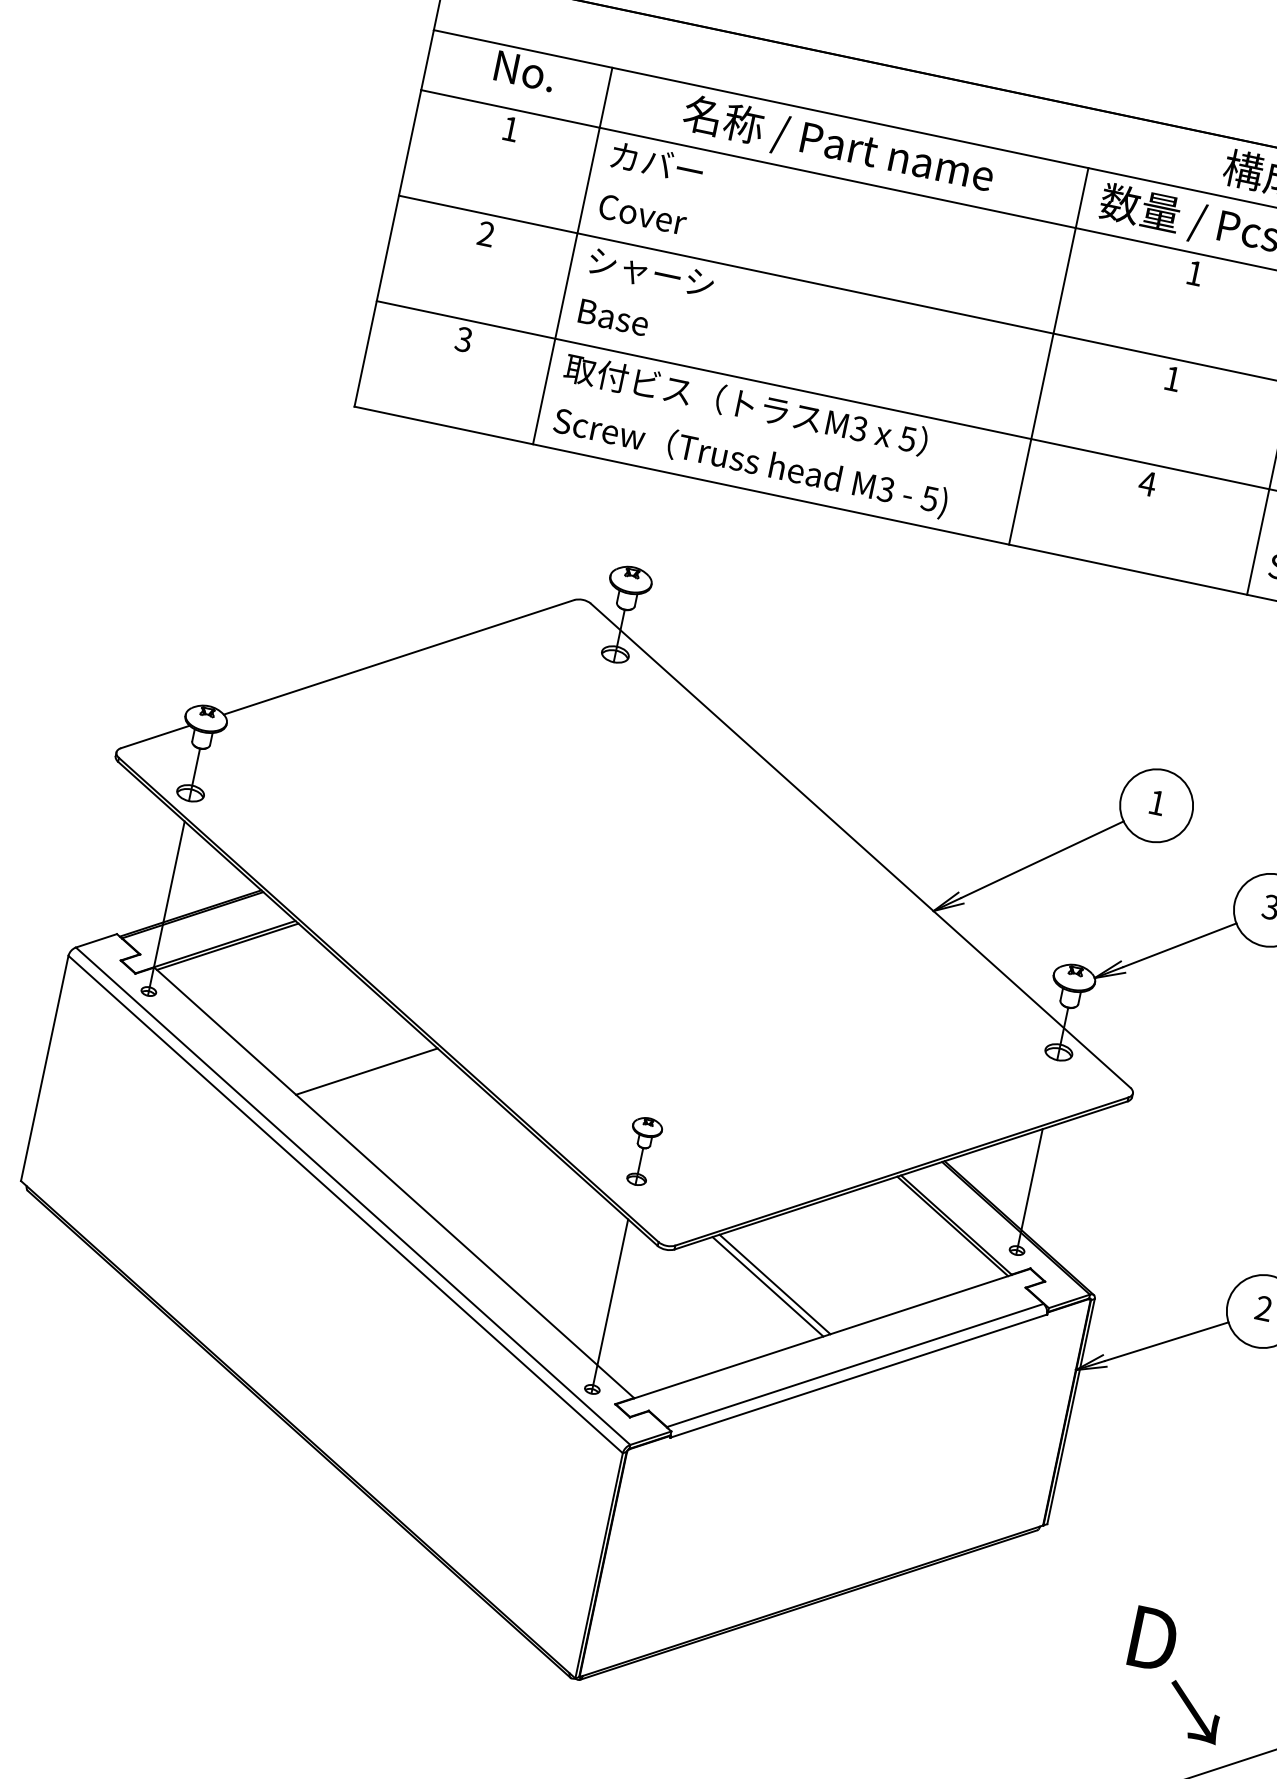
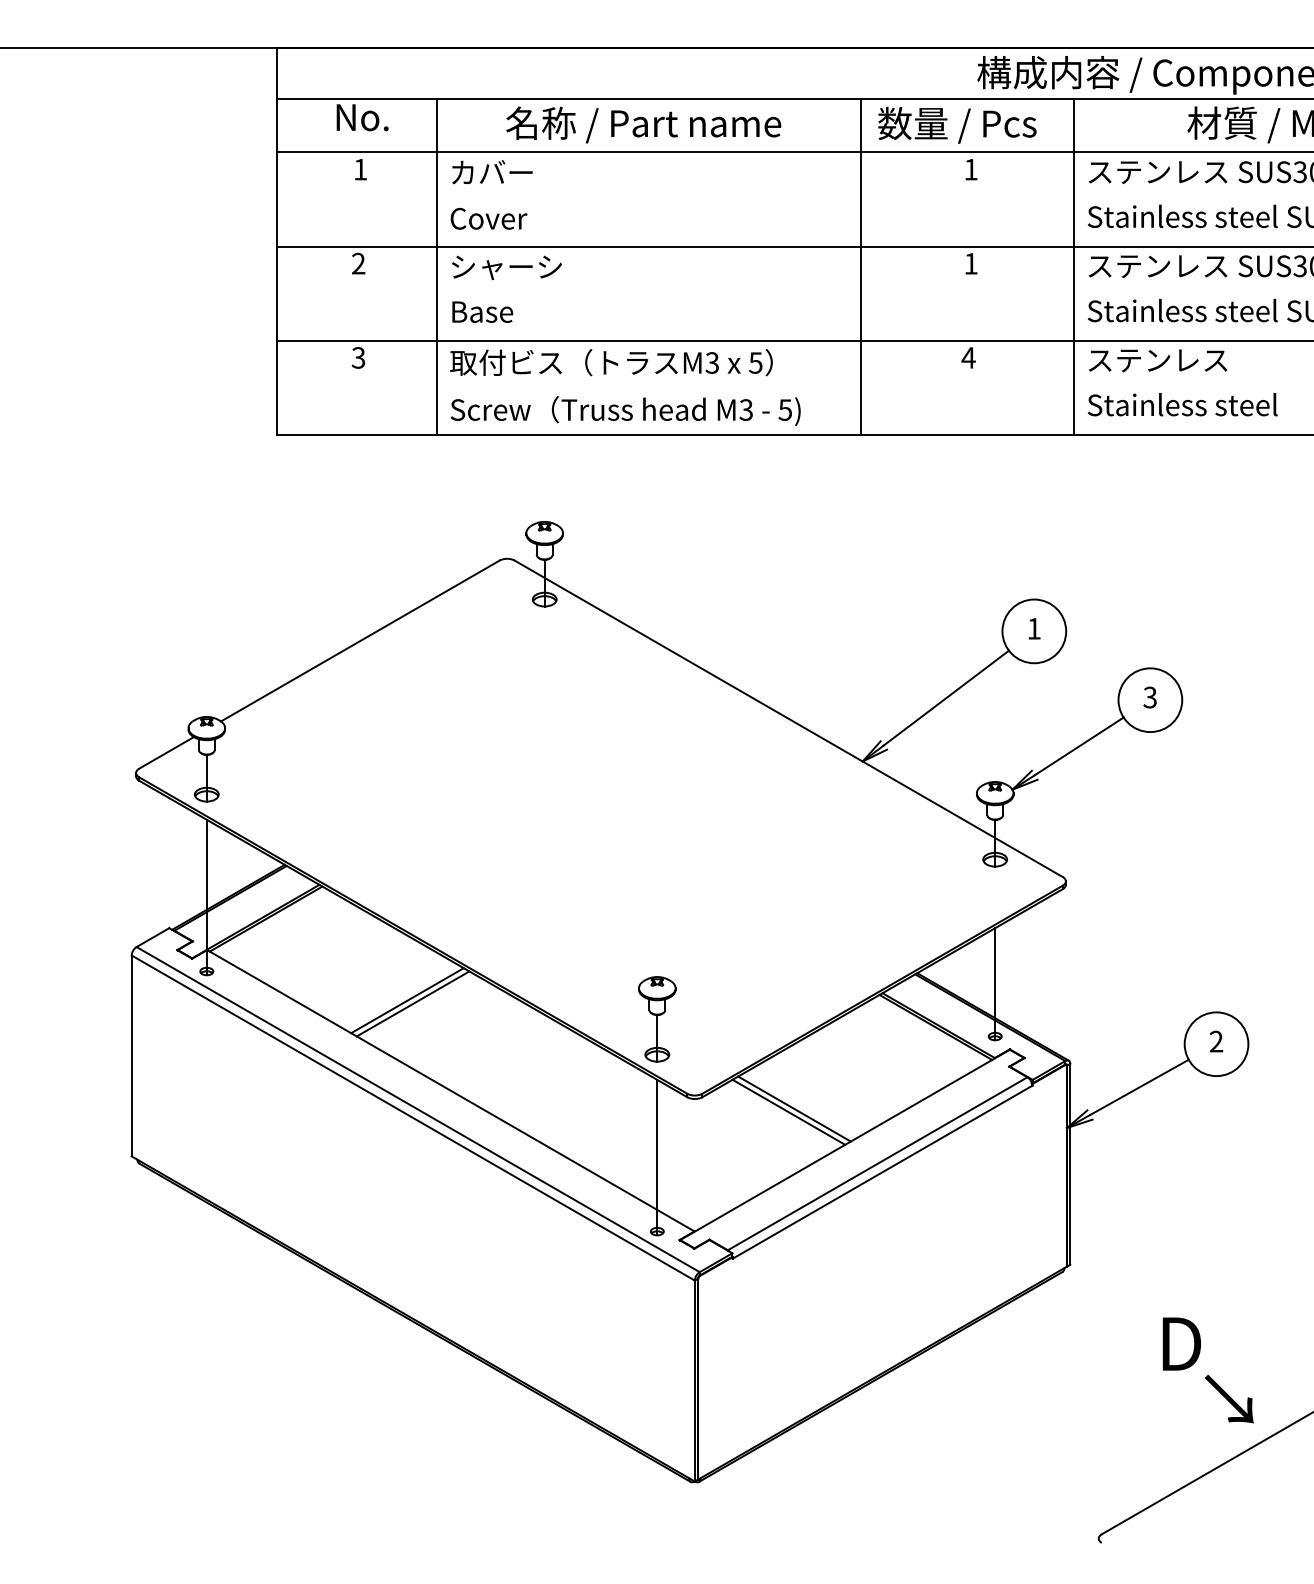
line: (371, 1075) -> (412, 1003), added
part: (642, 1151) -> (657, 1019), size x1.43

